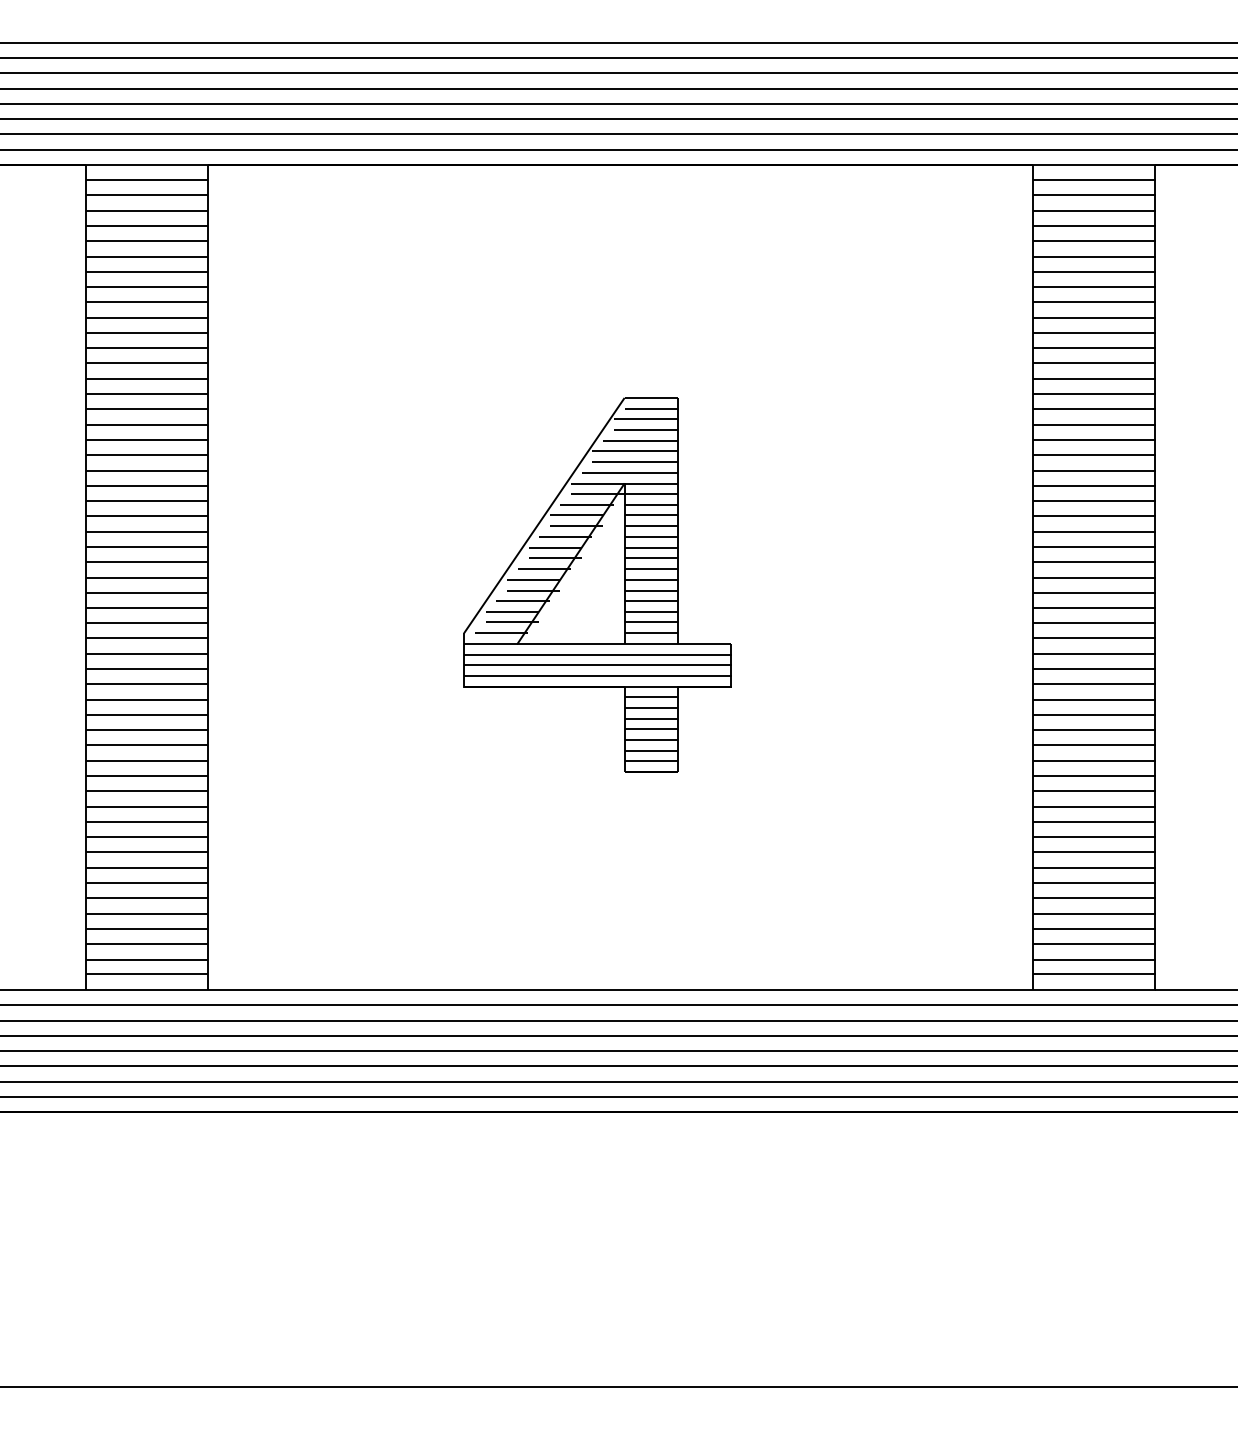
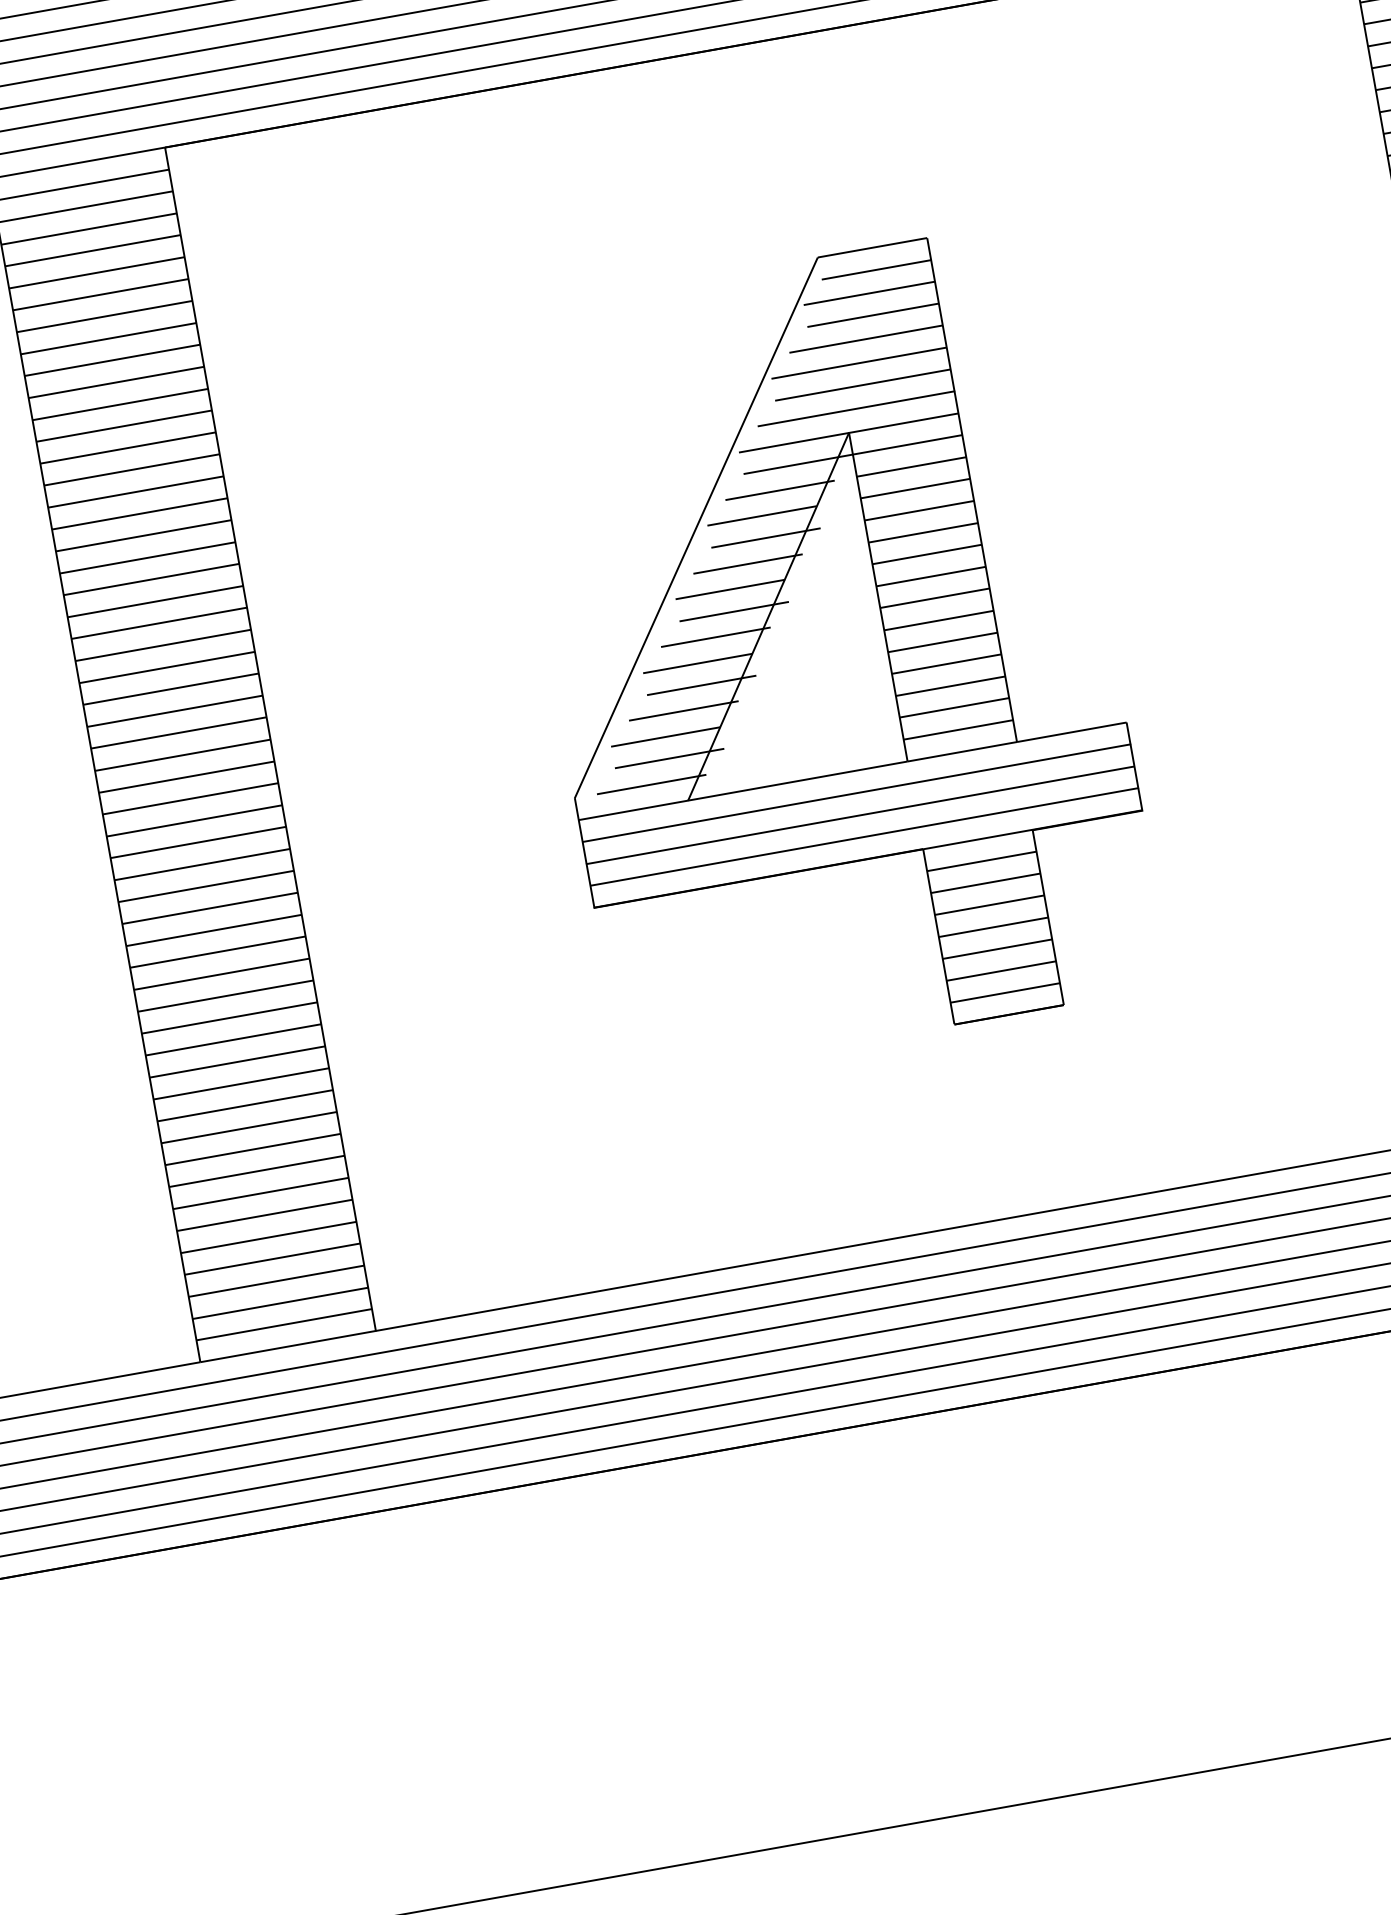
part: (597, 584) -> (830, 650), size x1.43

